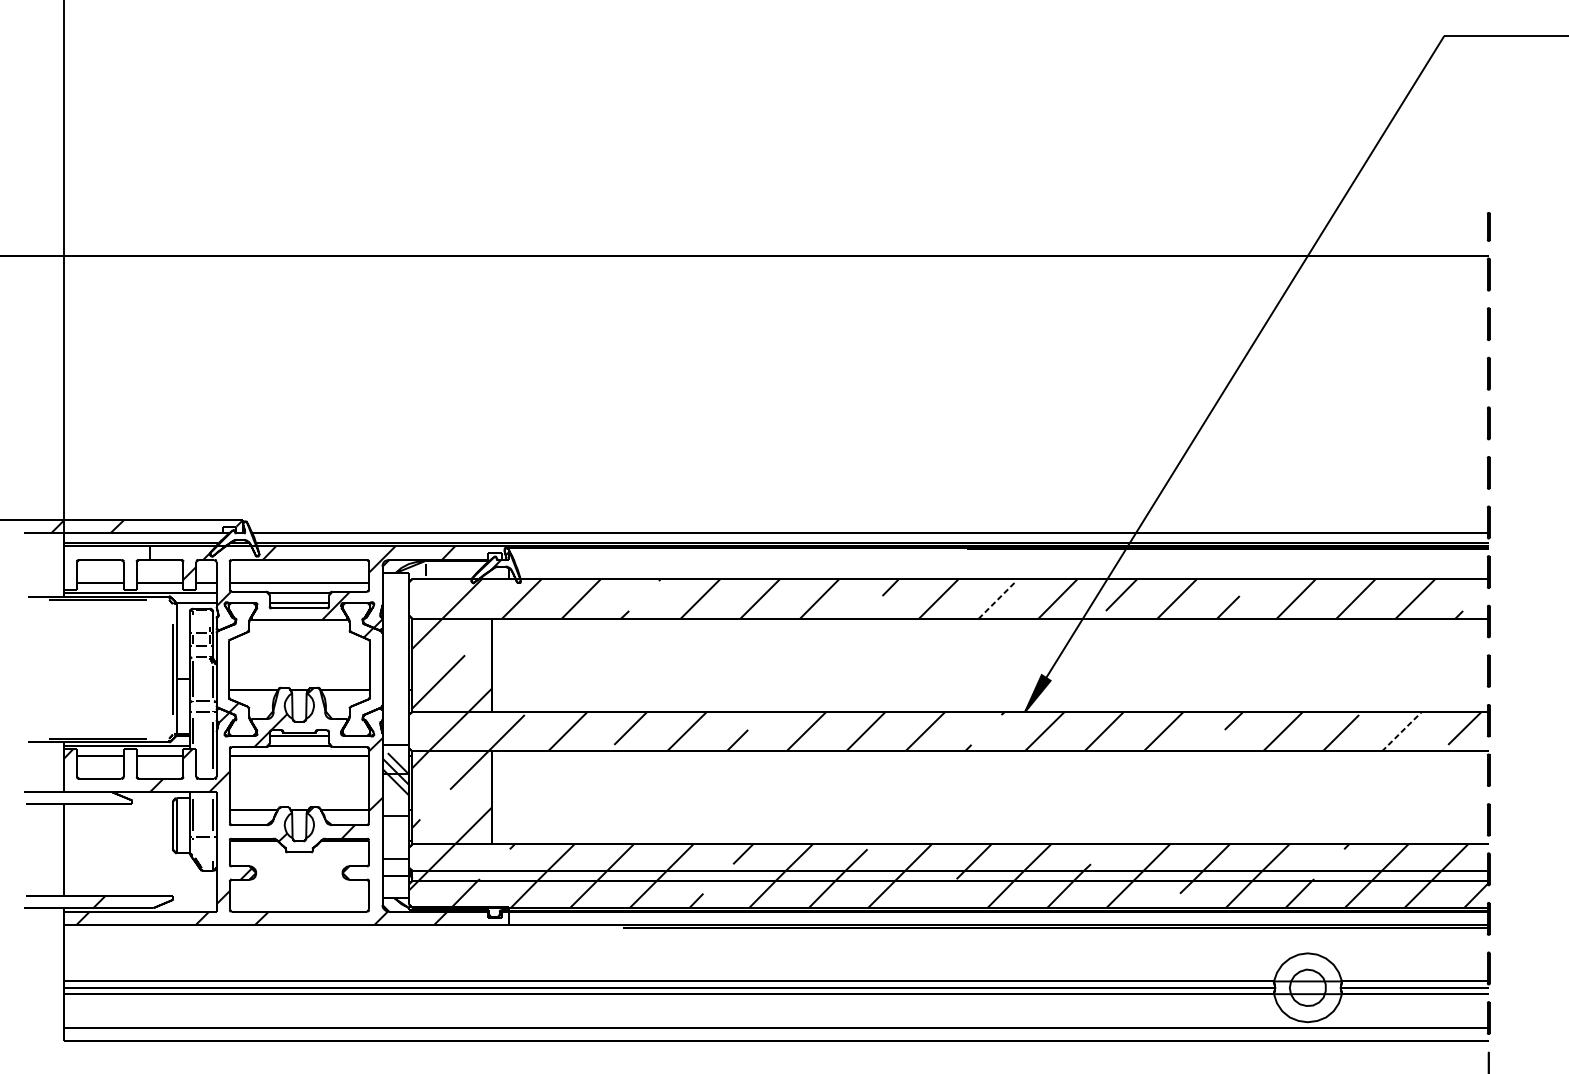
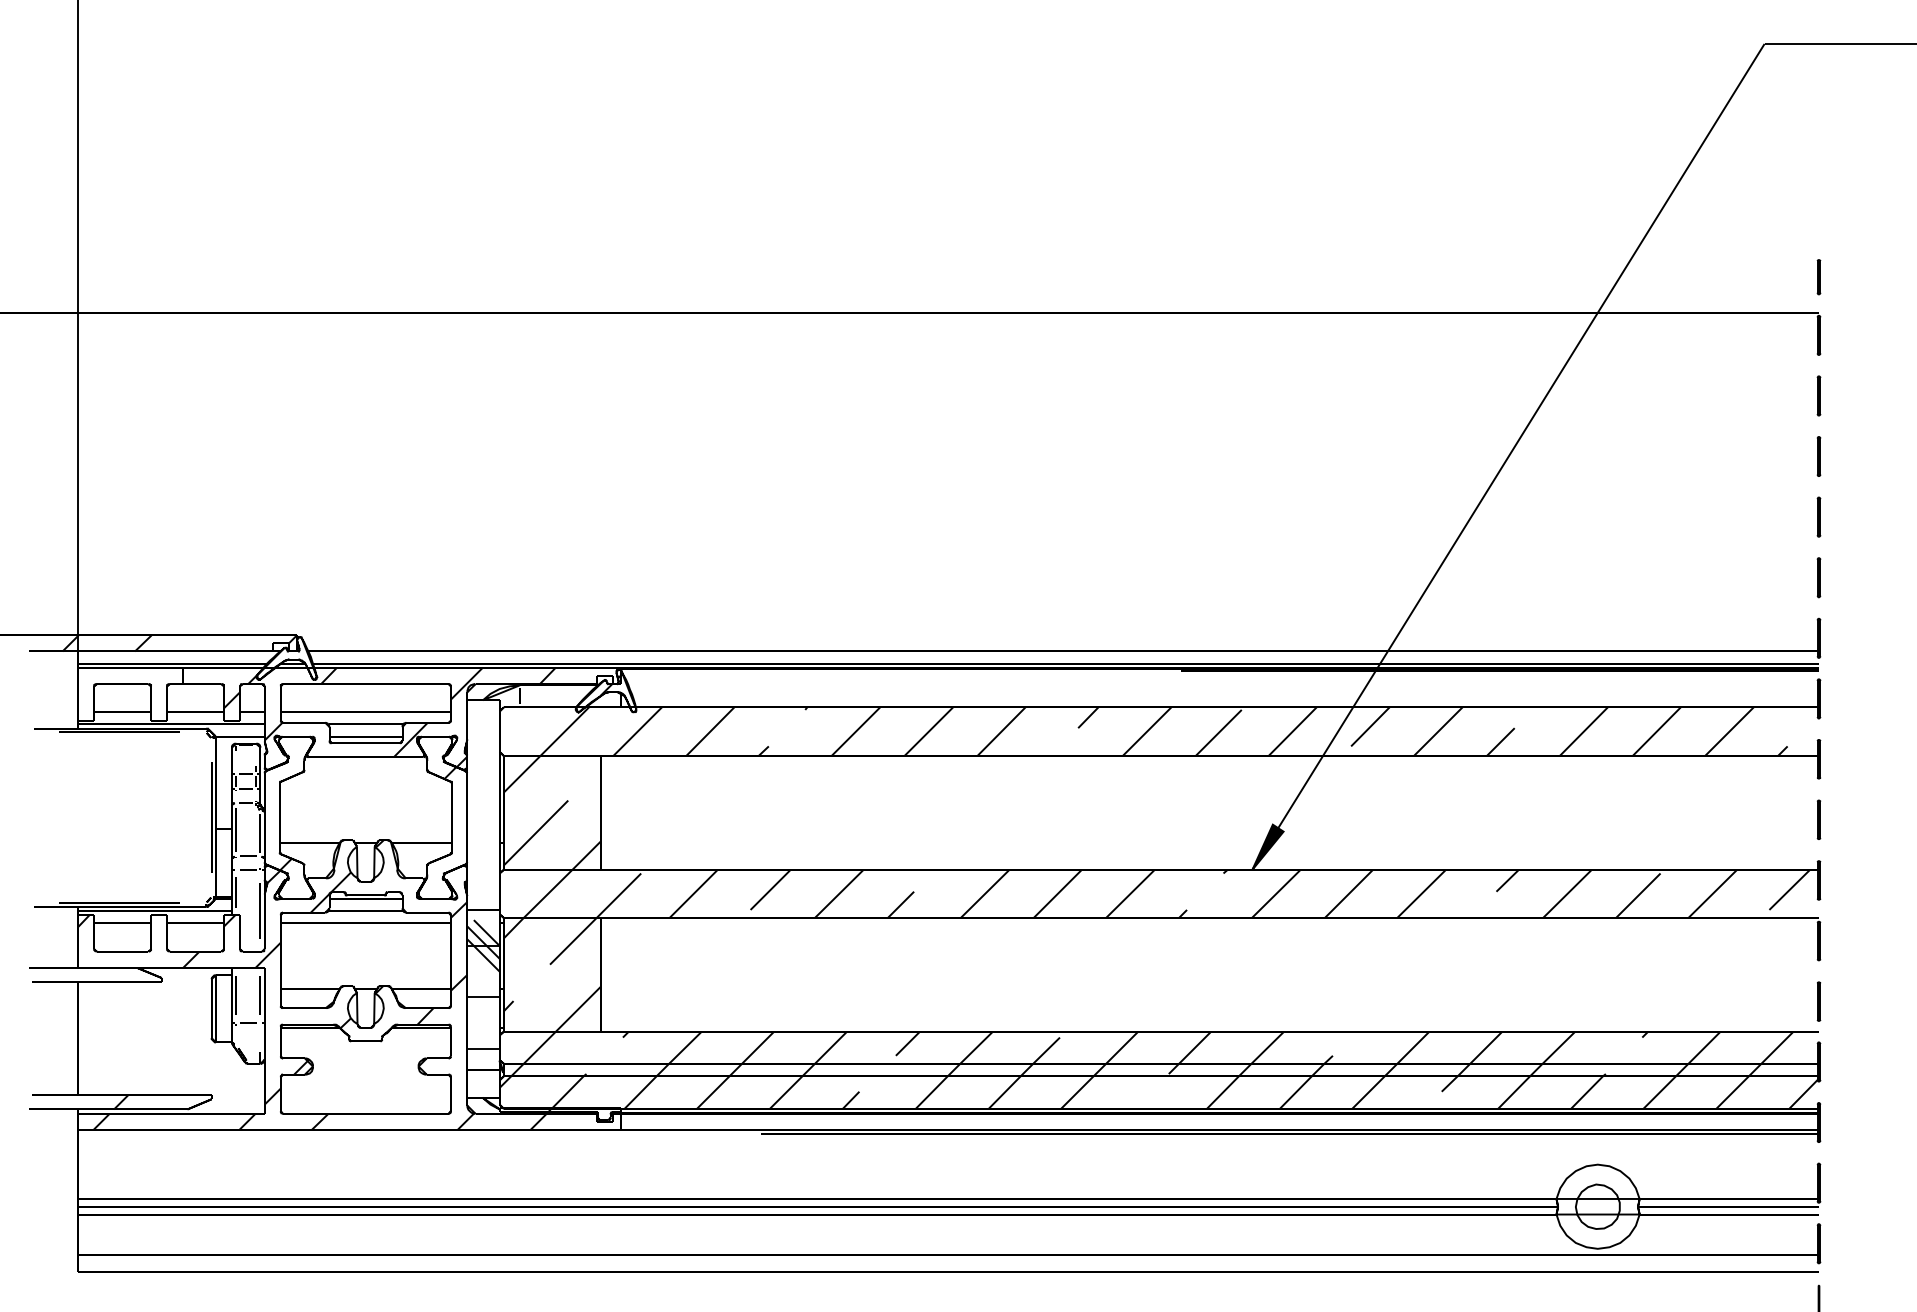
line: (997, 599) -> (1218, 732), dashed -> solid
line: (1402, 731) -> (1713, 893), dashed -> solid

